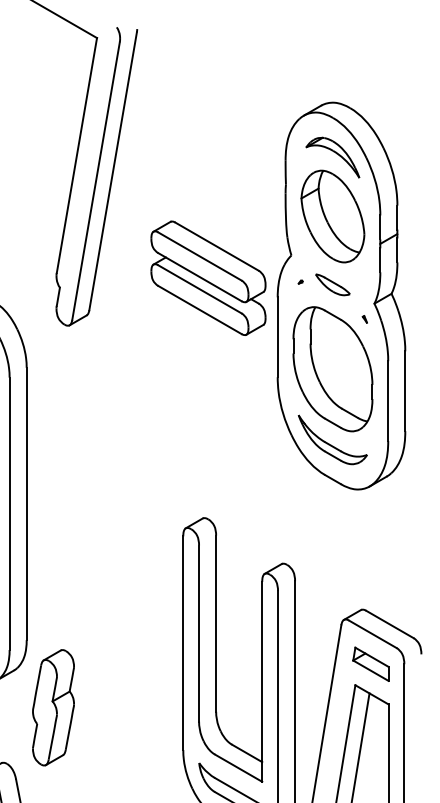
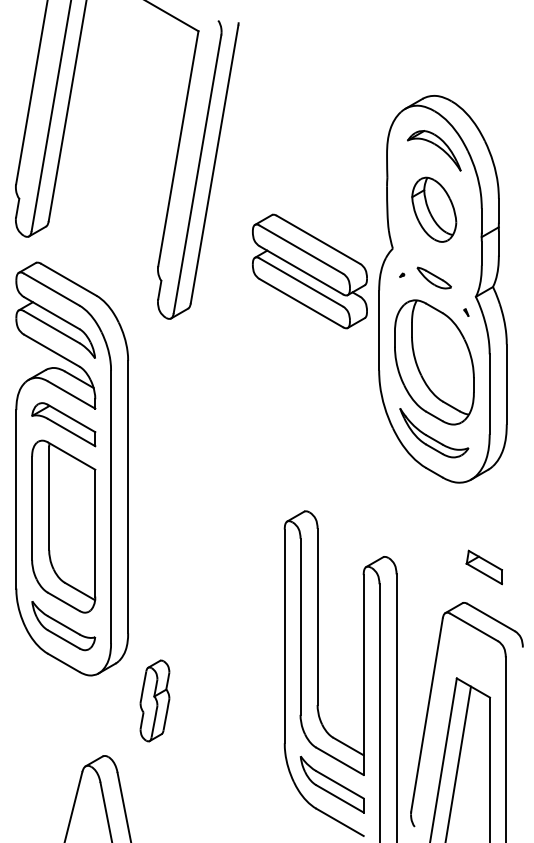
part: (332, 216) -> (433, 209), size x0.7
part: (370, 664) -> (483, 567), moved
part: (53, 707) -> (154, 700), size x0.7

